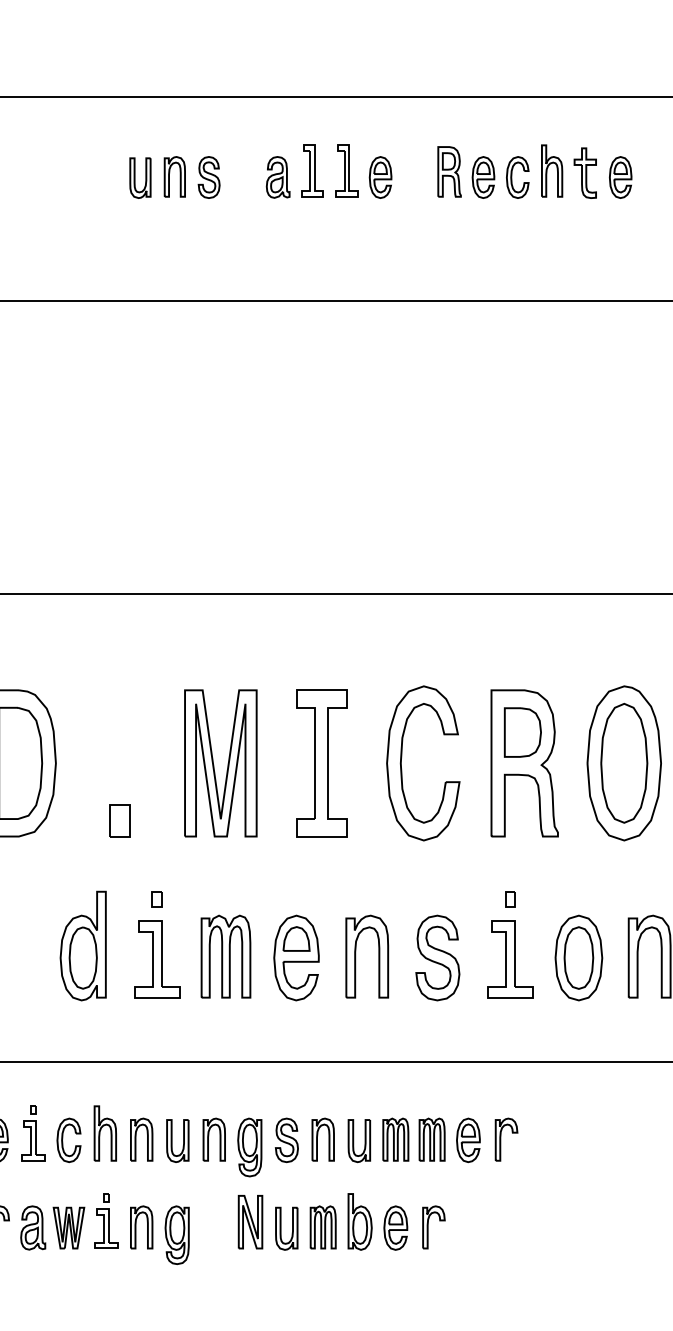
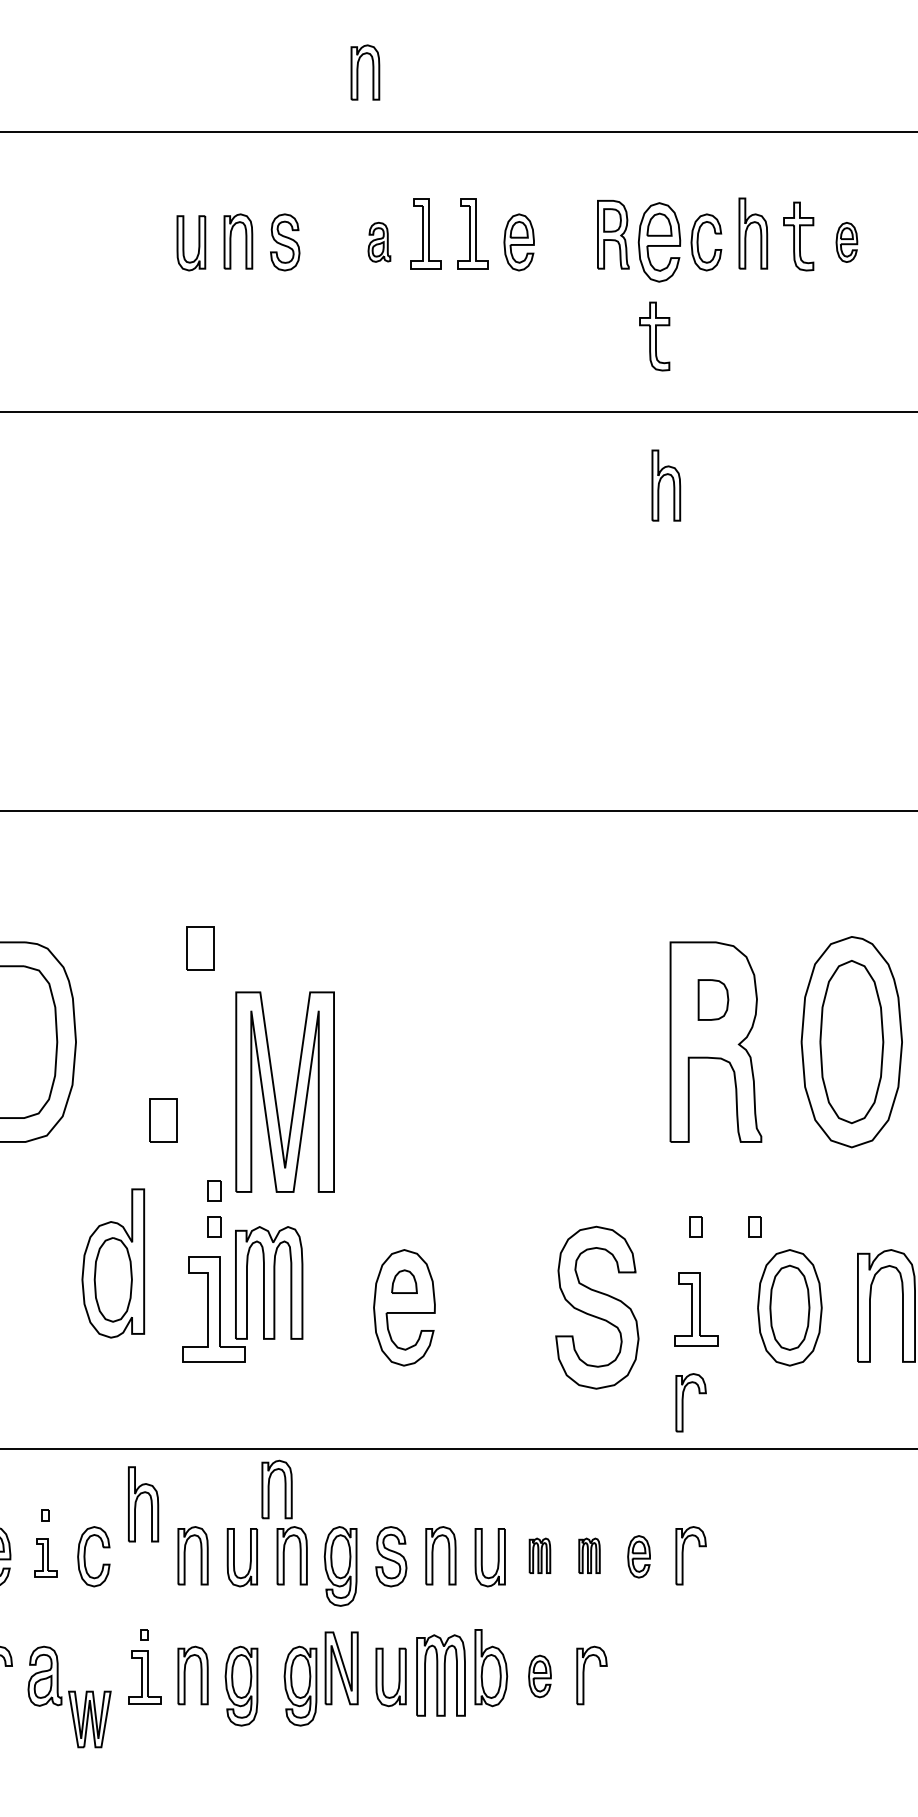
part: (262, 53) -> (358, 72), added
part: (278, 177) -> (379, 242), size x0.7
part: (483, 177) -> (659, 242), size x1.4
part: (620, 177) -> (846, 242), size x0.7
part: (479, 246) -> (654, 336), added
part: (484, 353) -> (660, 482), added
part: (147, 694) -> (200, 948), added
part: (522, 732) -> (713, 999), size x0.6
part: (213, 762) -> (275, 1091), moved
part: (321, 762) -> (438, 1041), removed
part: (402, 768) -> (548, 1048), removed
part: (157, 872) -> (214, 1190), added
part: (552, 898) -> (754, 1226), added
part: (296, 938) -> (404, 1281), size x0.7
part: (83, 946) -> (113, 1263), moved
part: (226, 956) -> (269, 1282), moved
part: (355, 956) -> (485, 1305), removed
part: (437, 957) -> (597, 1307), size x1.4
part: (509, 959) -> (695, 1309), size x0.7
part: (500, 1027) -> (683, 1402), added
part: (197, 1091) -> (269, 1489), added
part: (100, 1133) -> (136, 1504), moved
part: (395, 1139) -> (539, 1555), size x0.6
part: (432, 1139) -> (589, 1555), size x0.6
part: (33, 1140) -> (45, 1557), size x0.7
part: (468, 1140) -> (638, 1556), size x0.7
part: (322, 1227) -> (440, 1675), size x1.4
part: (68, 1228) -> (89, 1719), moved
part: (395, 1228) -> (539, 1676), size x0.7
part: (220, 1234) -> (300, 1685), added

